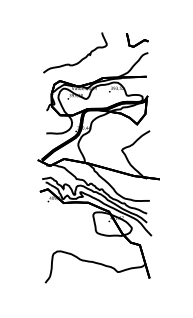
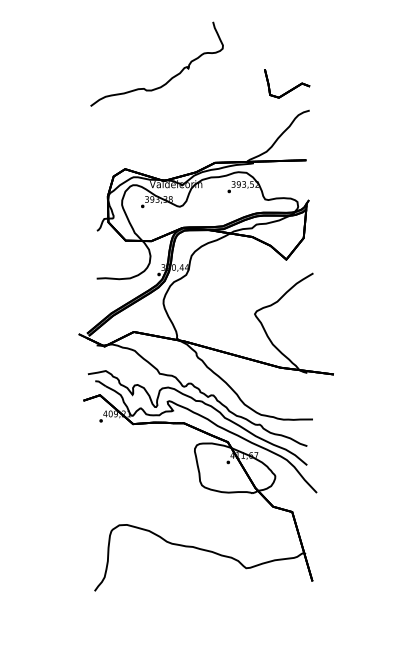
part: (79, 60) -> (165, 80), moved

